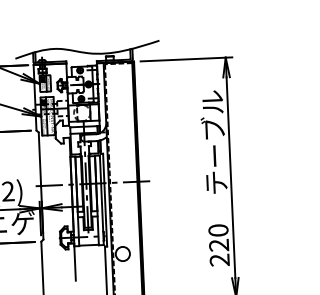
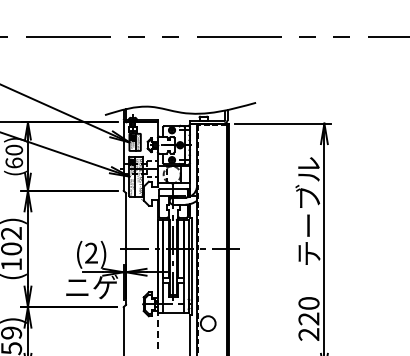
line: (74, 261) -> (157, 329), solid -> dashed

